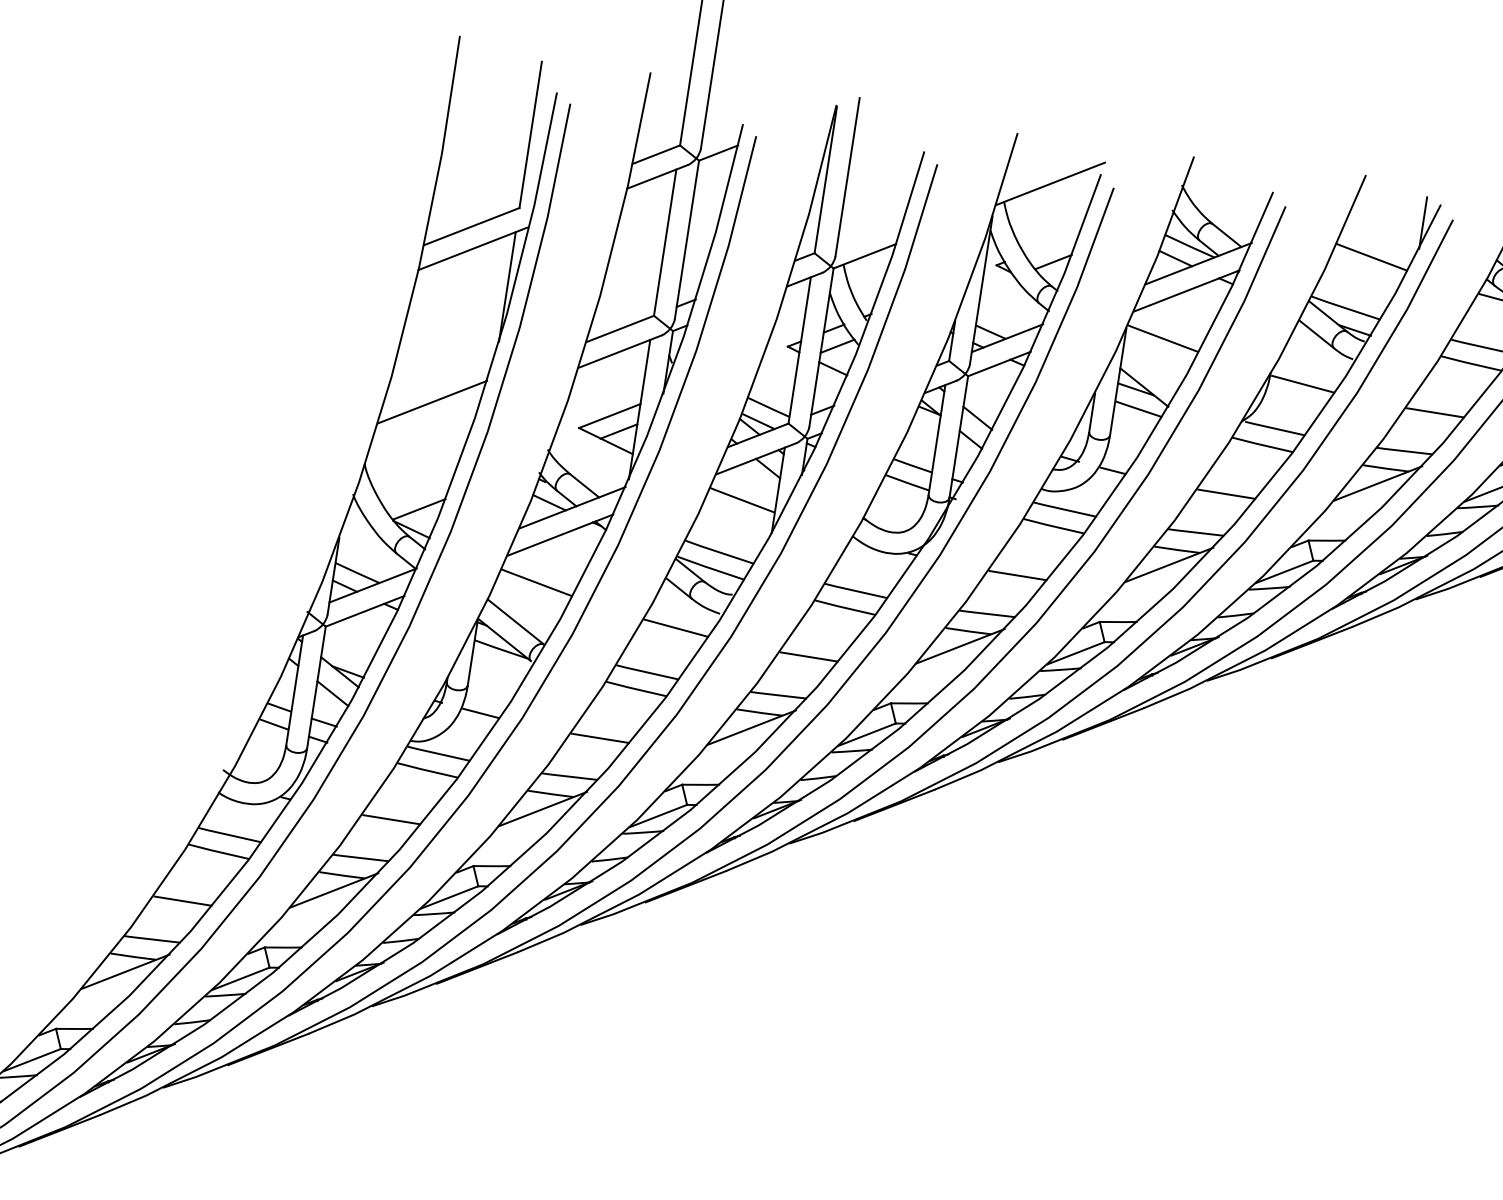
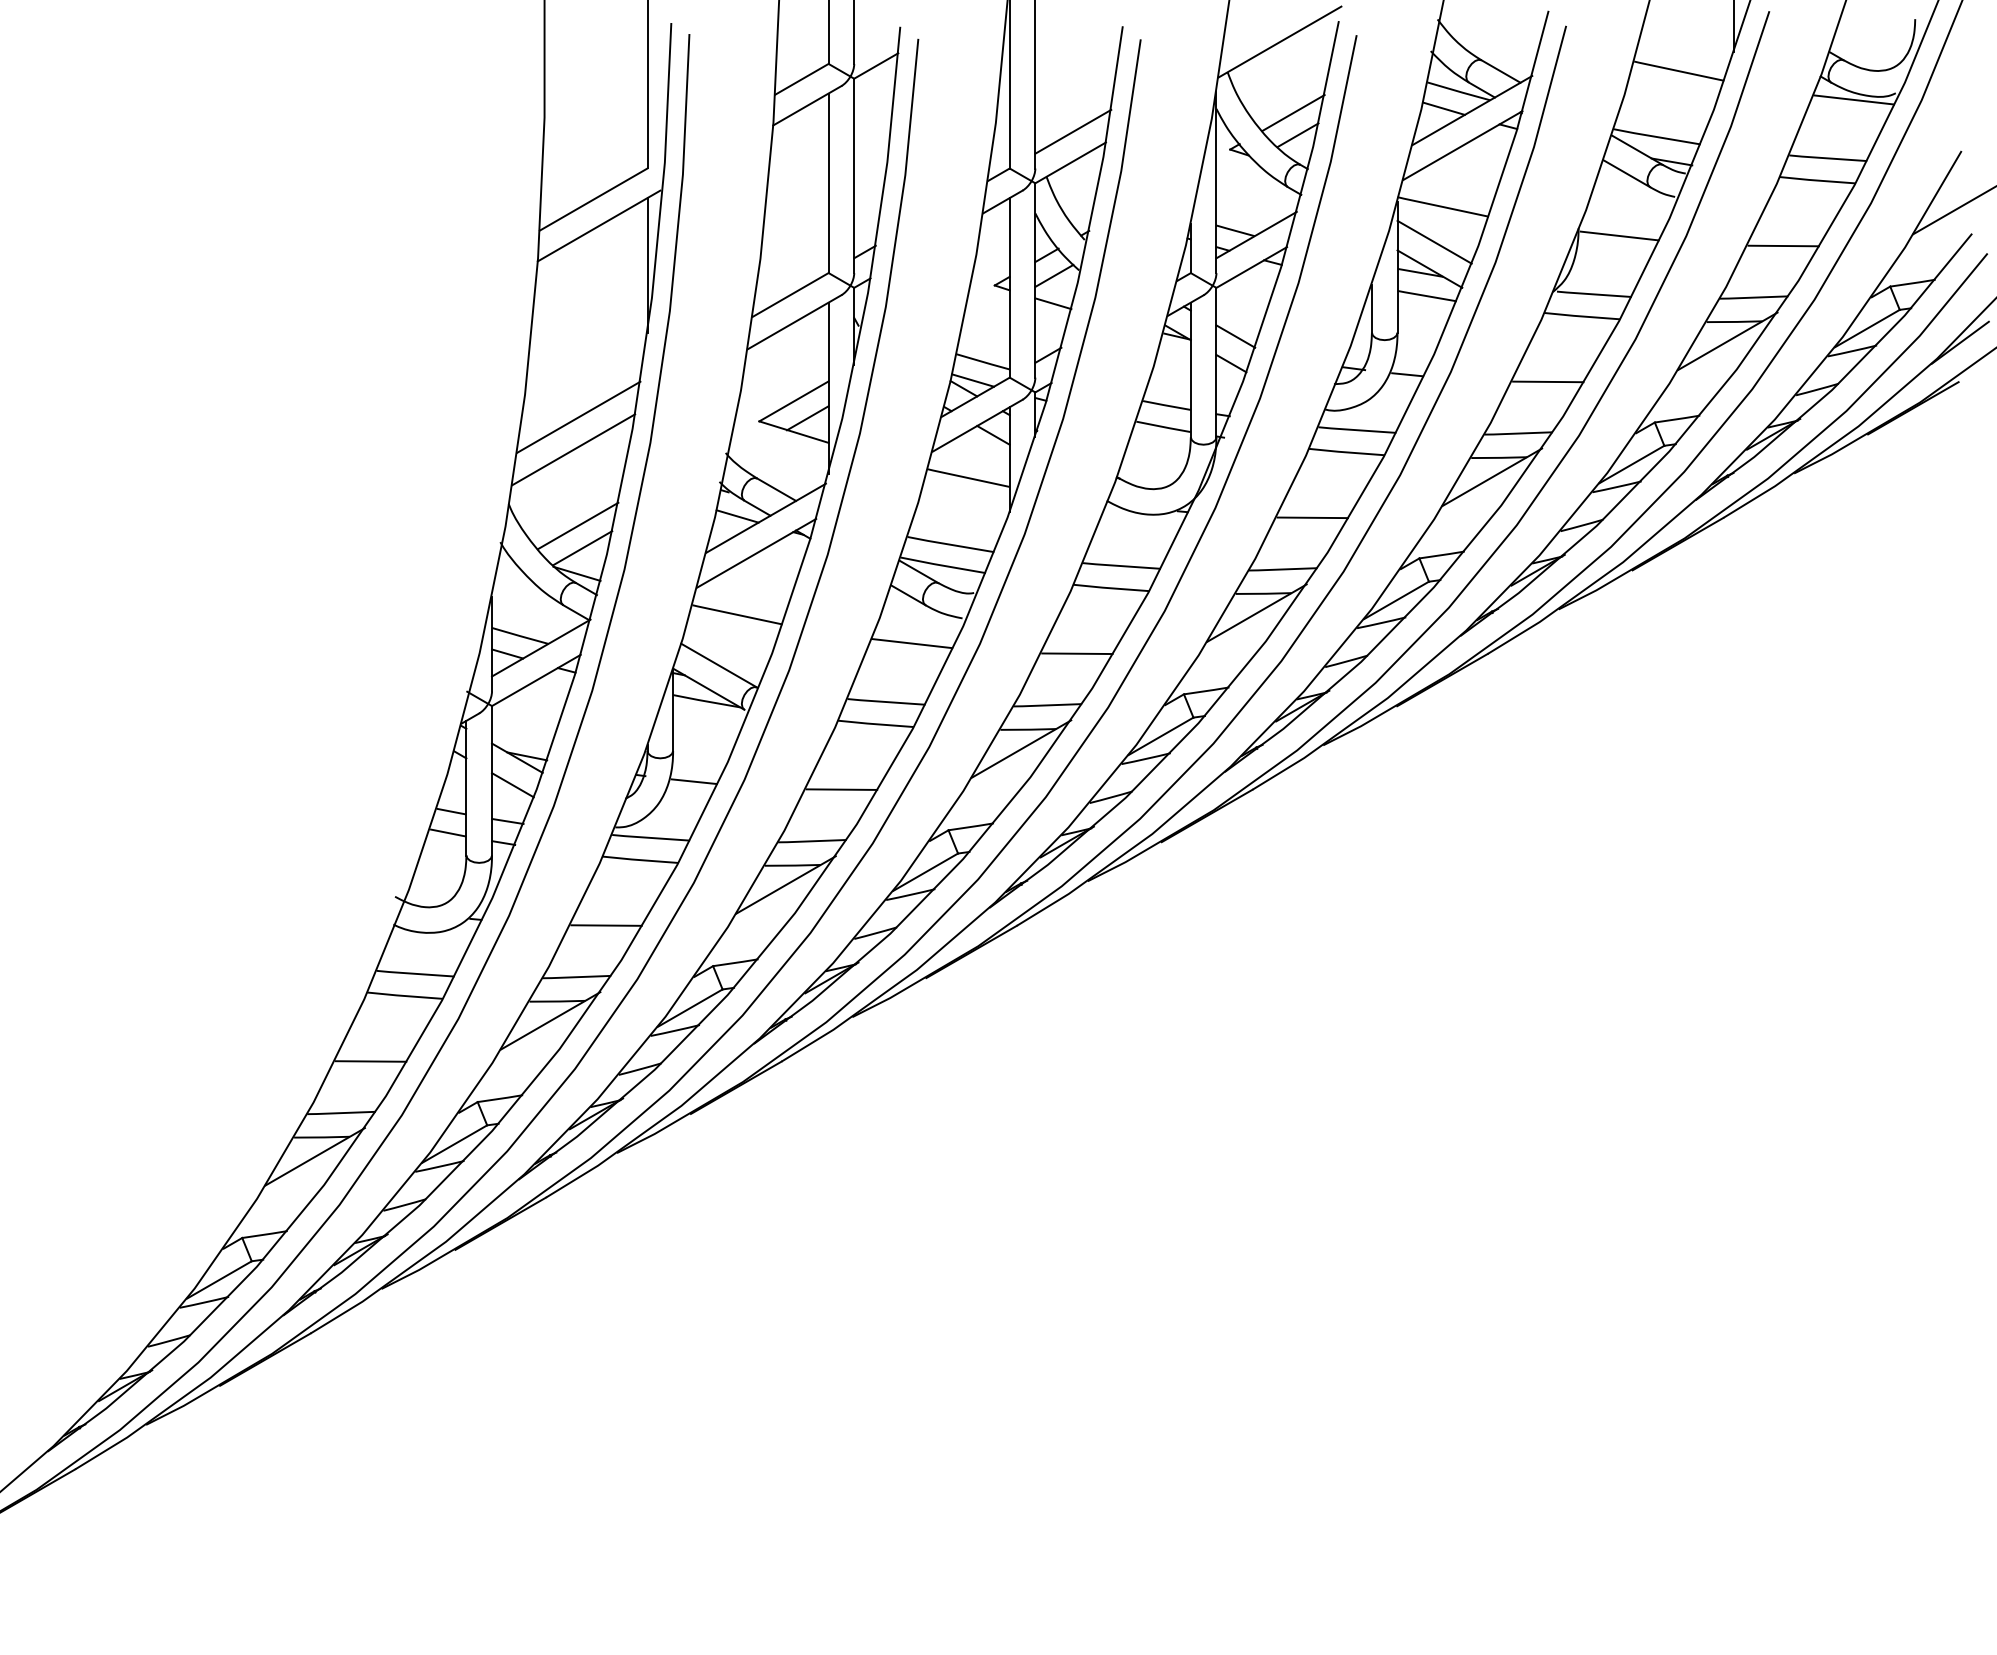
line: (871, 231) -> (1073, 131), added
line: (1052, 243) -> (1293, 113), added
line: (1151, 365) -> (1434, 241), added
line: (424, 427) -> (573, 449), added
line: (417, 490) -> (577, 525), added

